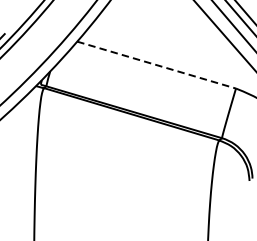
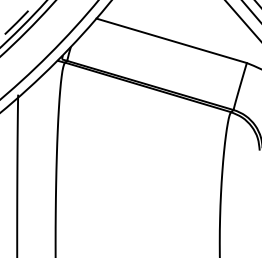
line: (157, 64) -> (172, 40), dashed -> solid

